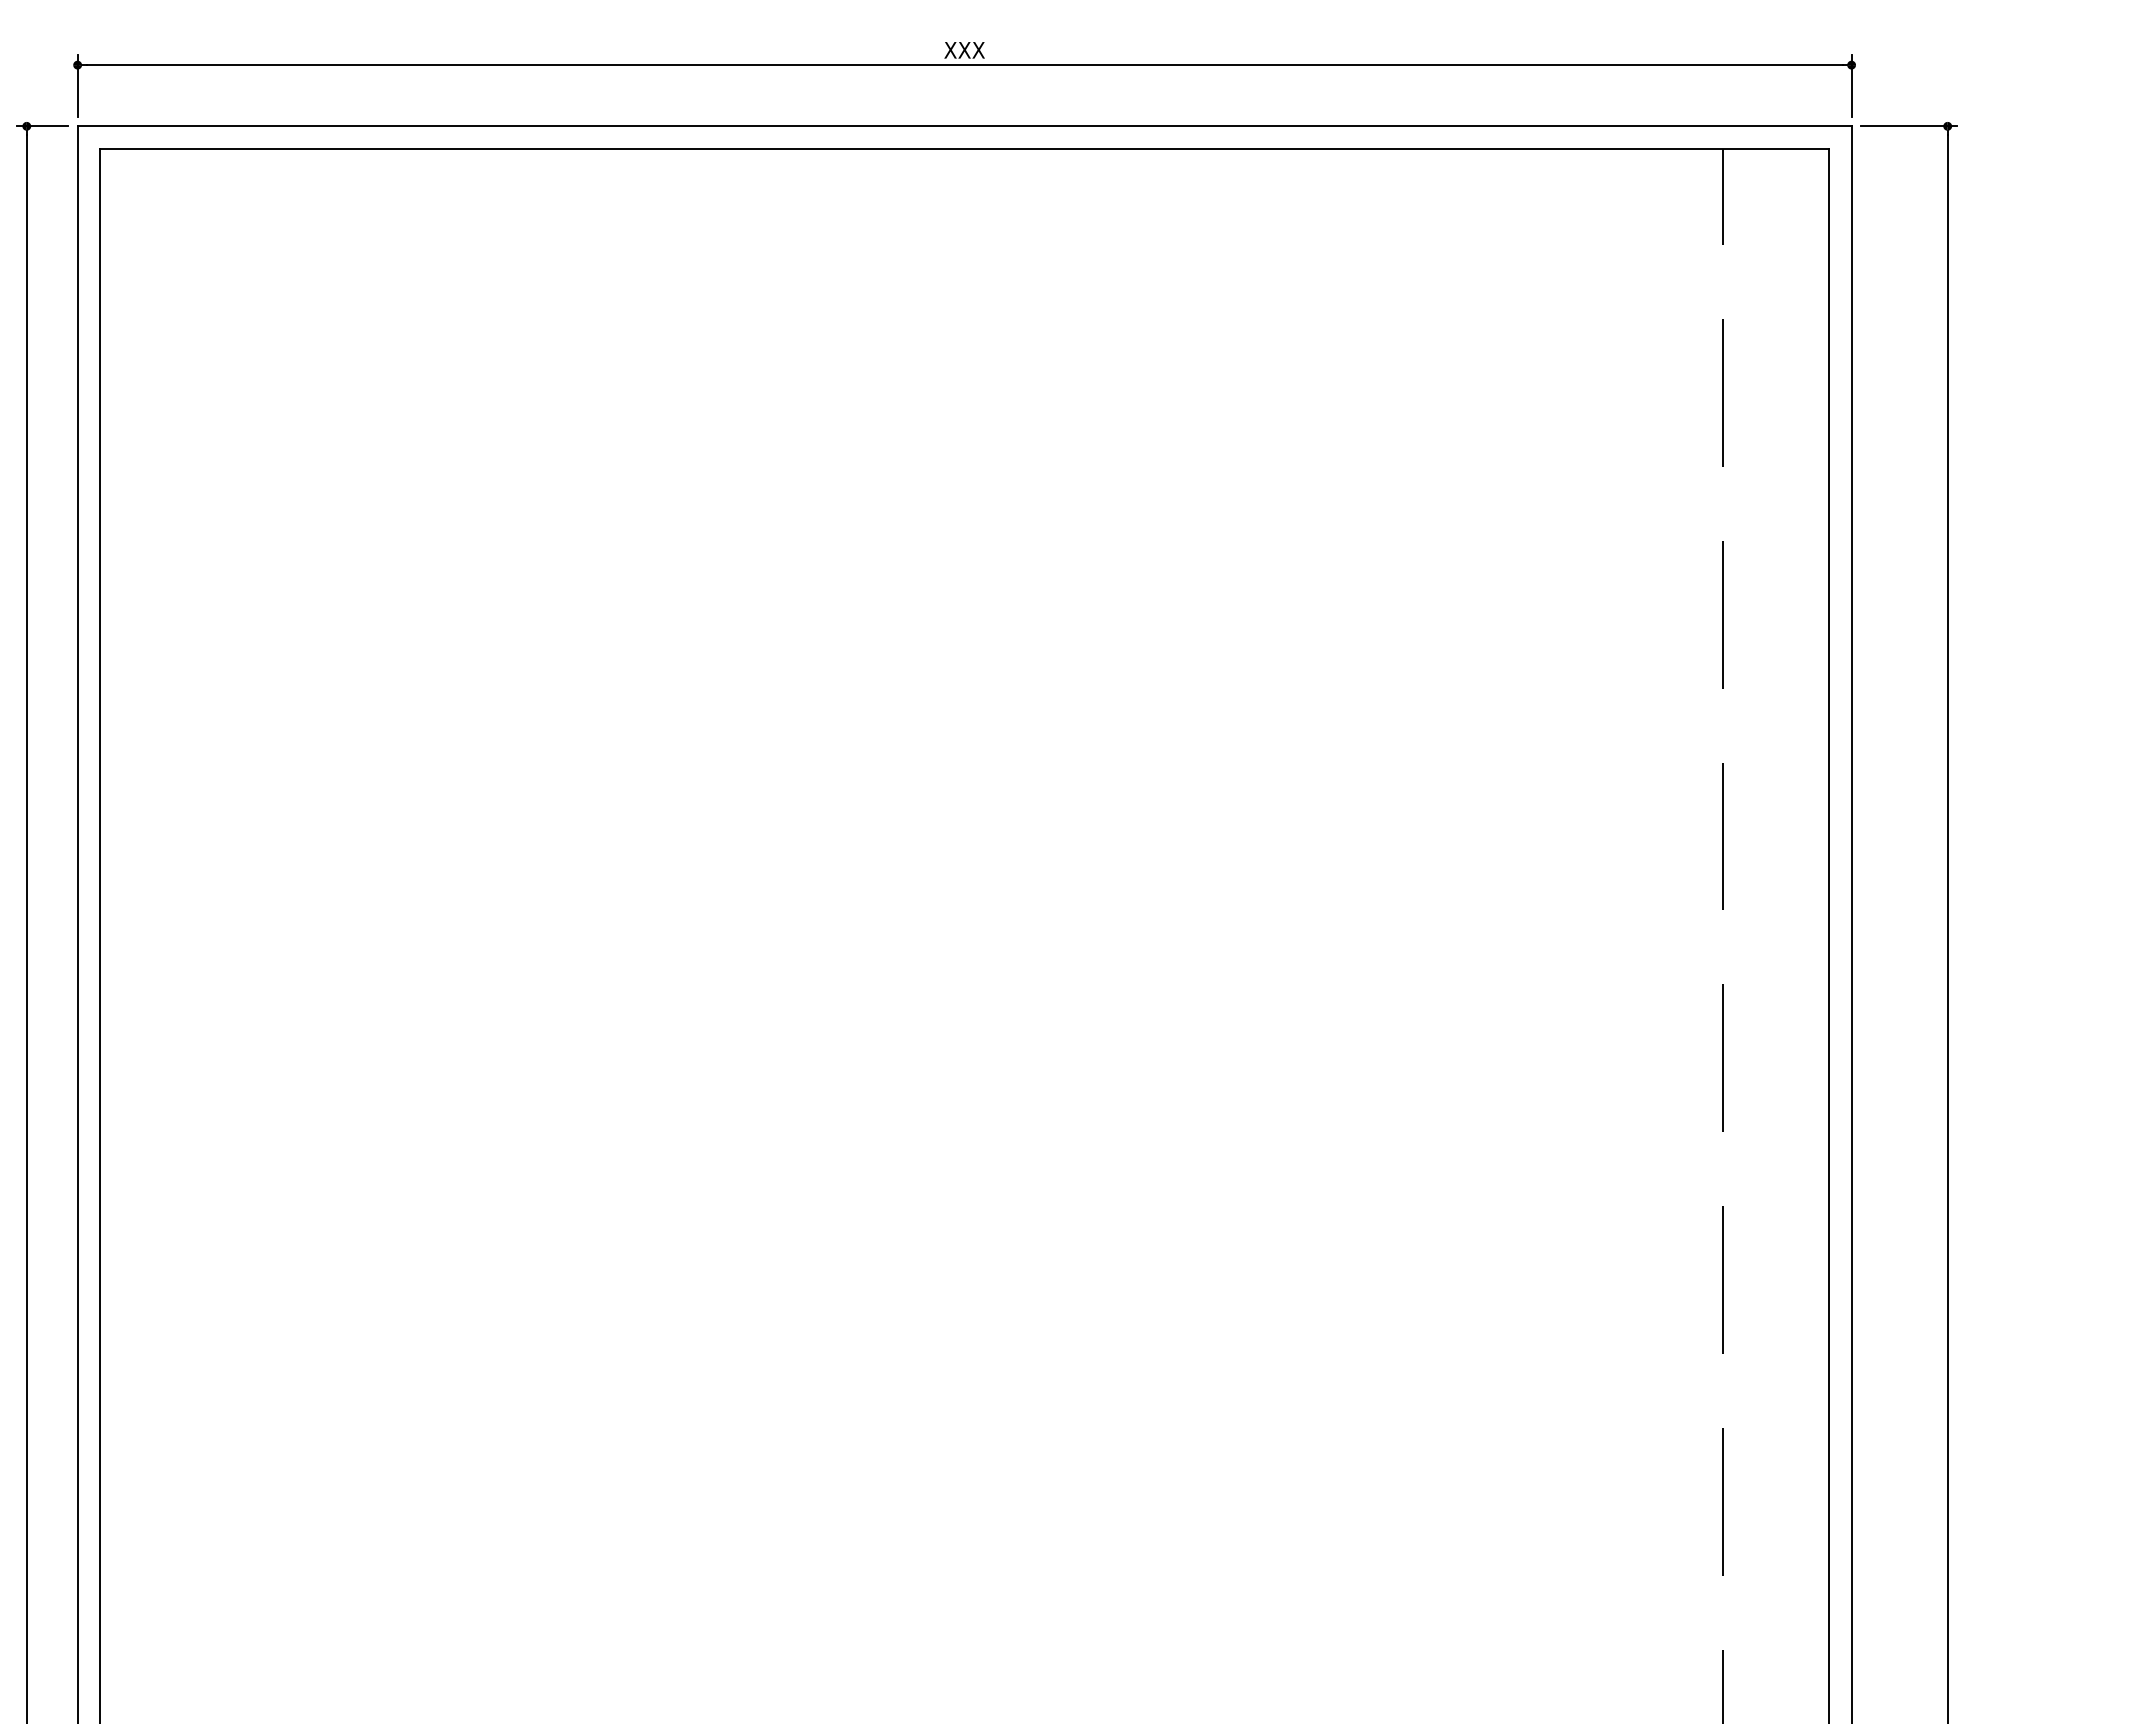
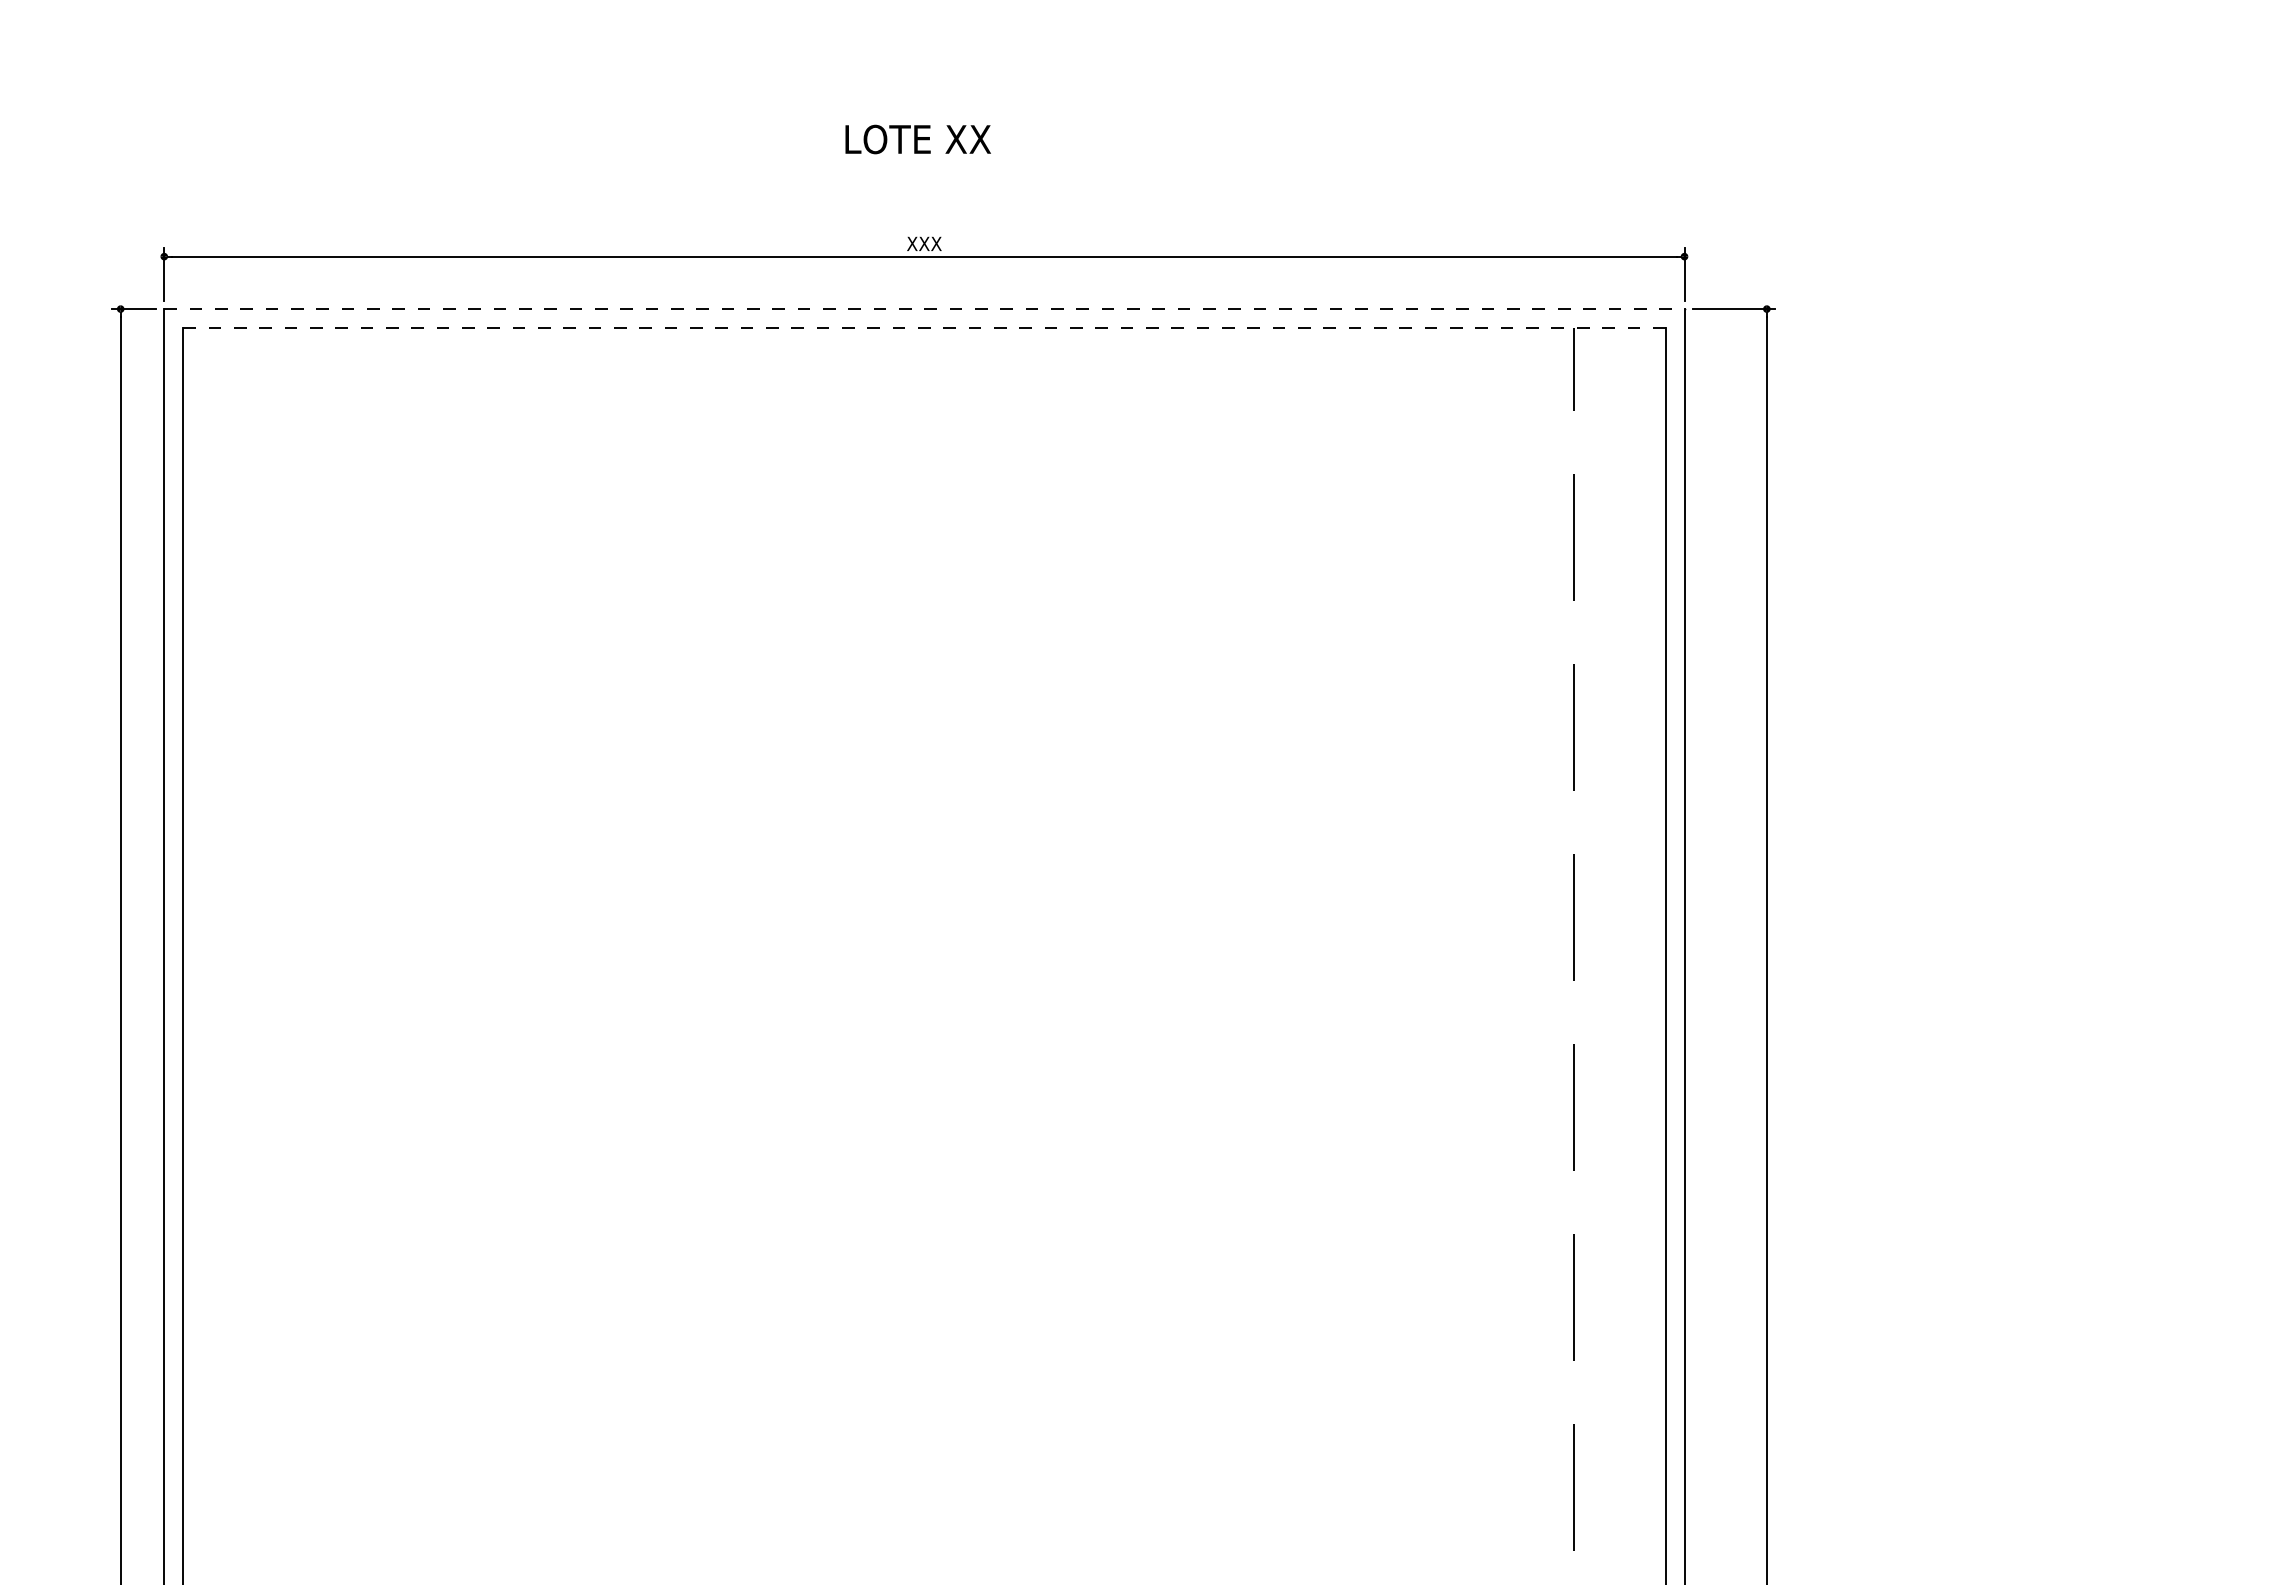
line: (964, 126) -> (924, 309), solid -> dashed
line: (964, 148) -> (924, 328), solid -> dashed

